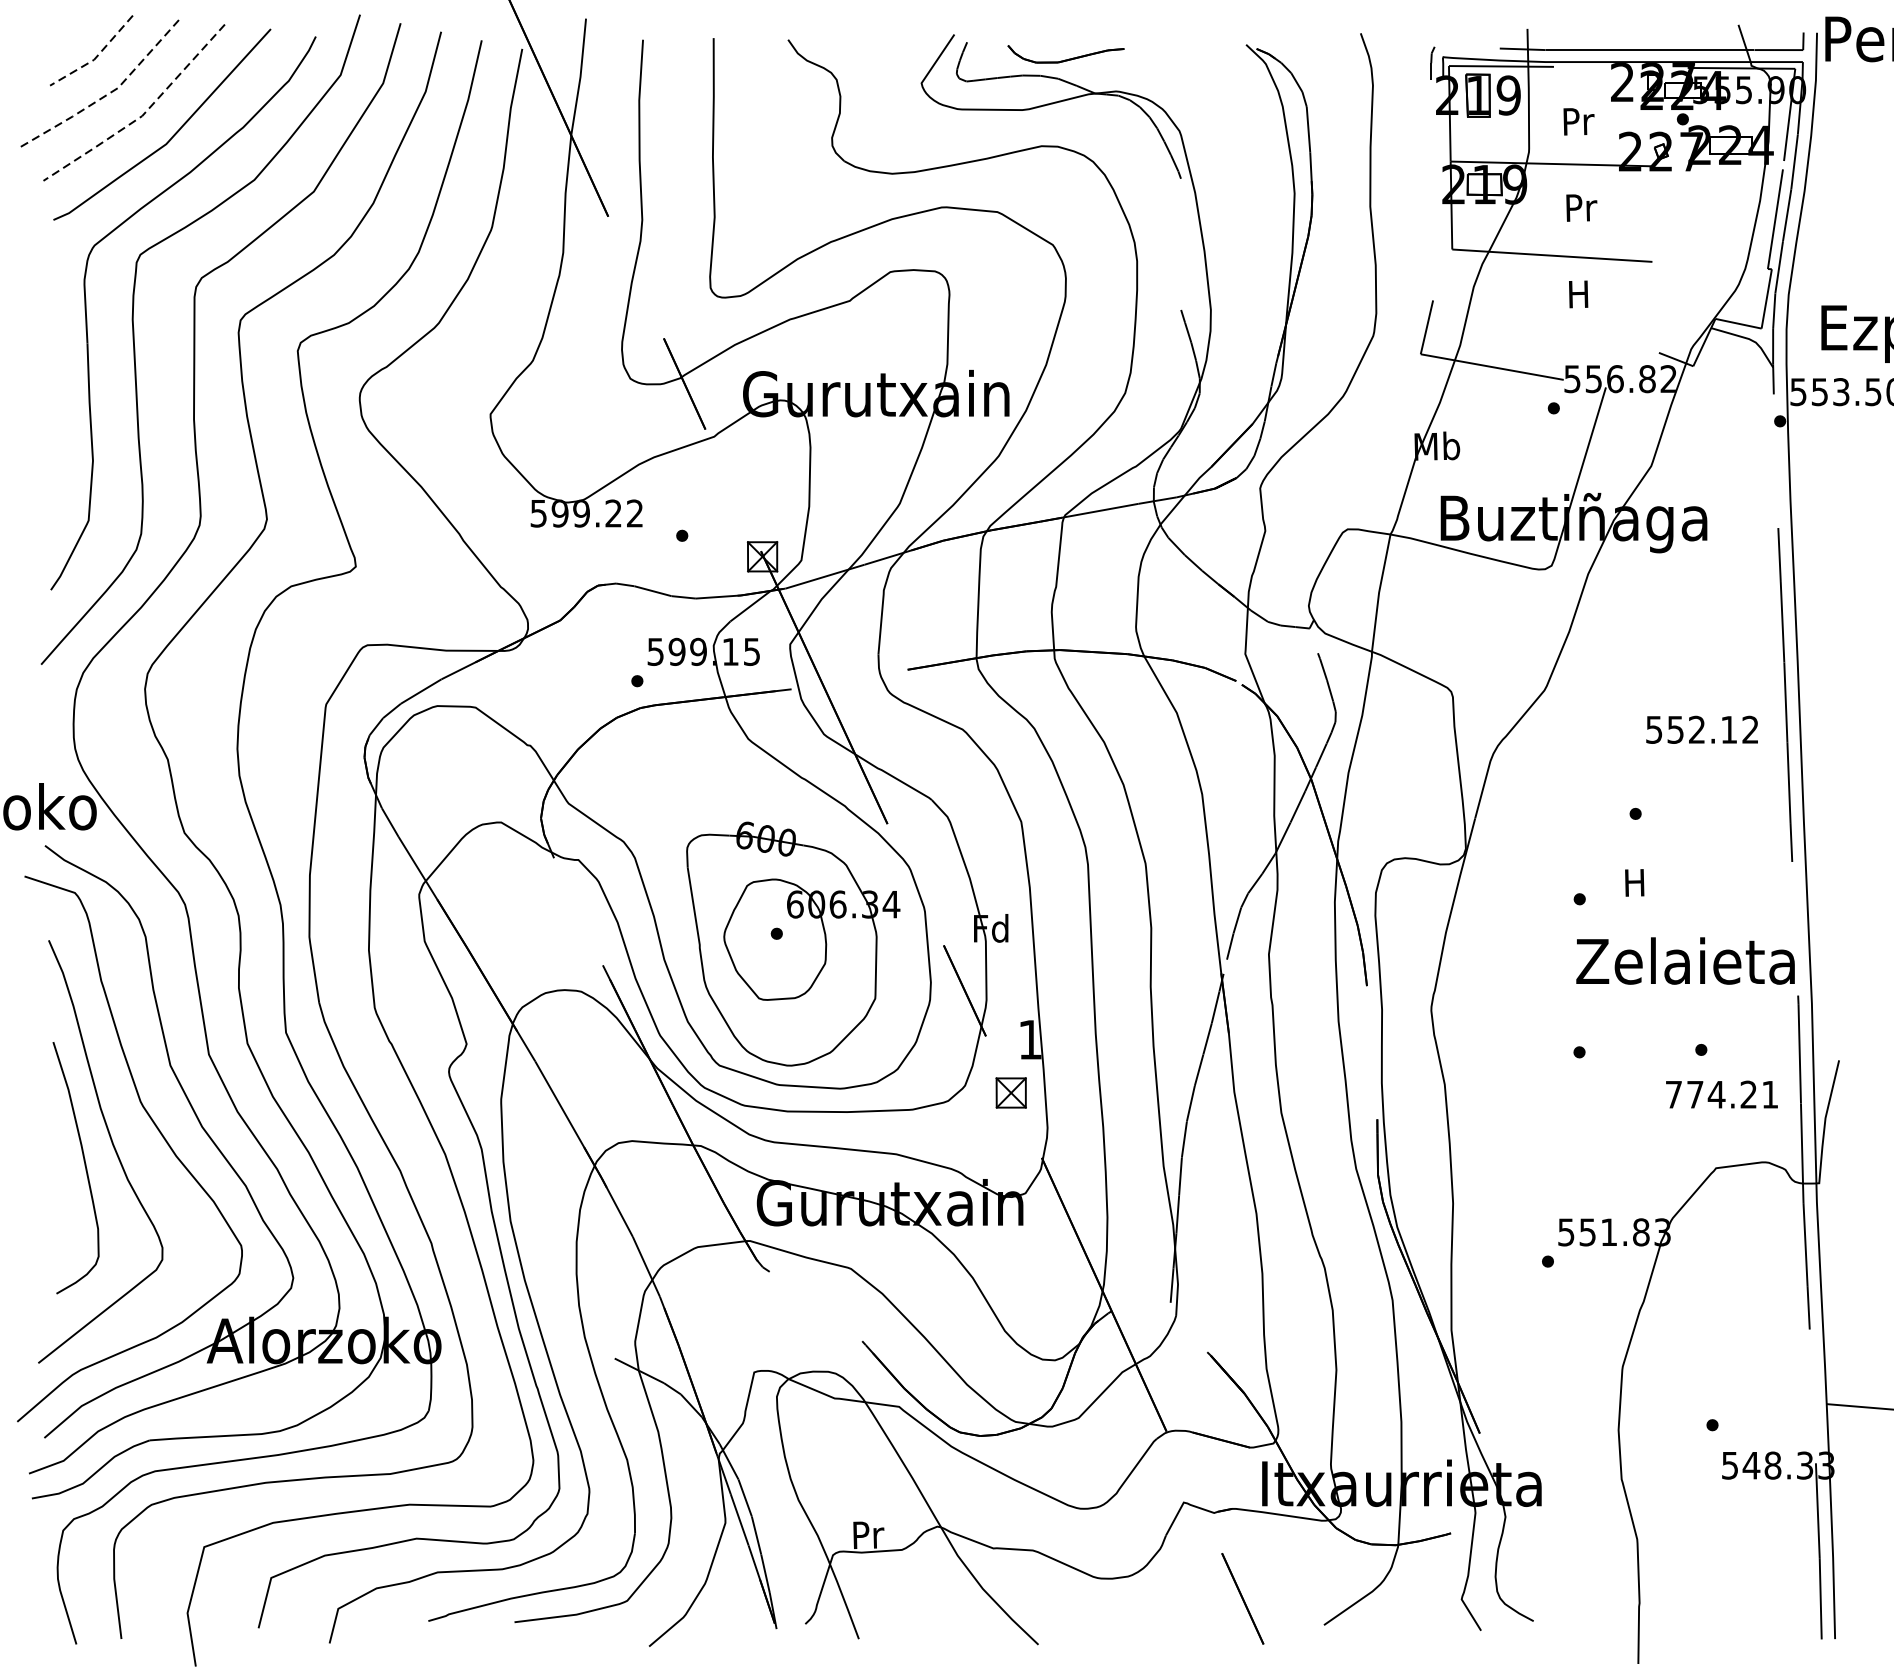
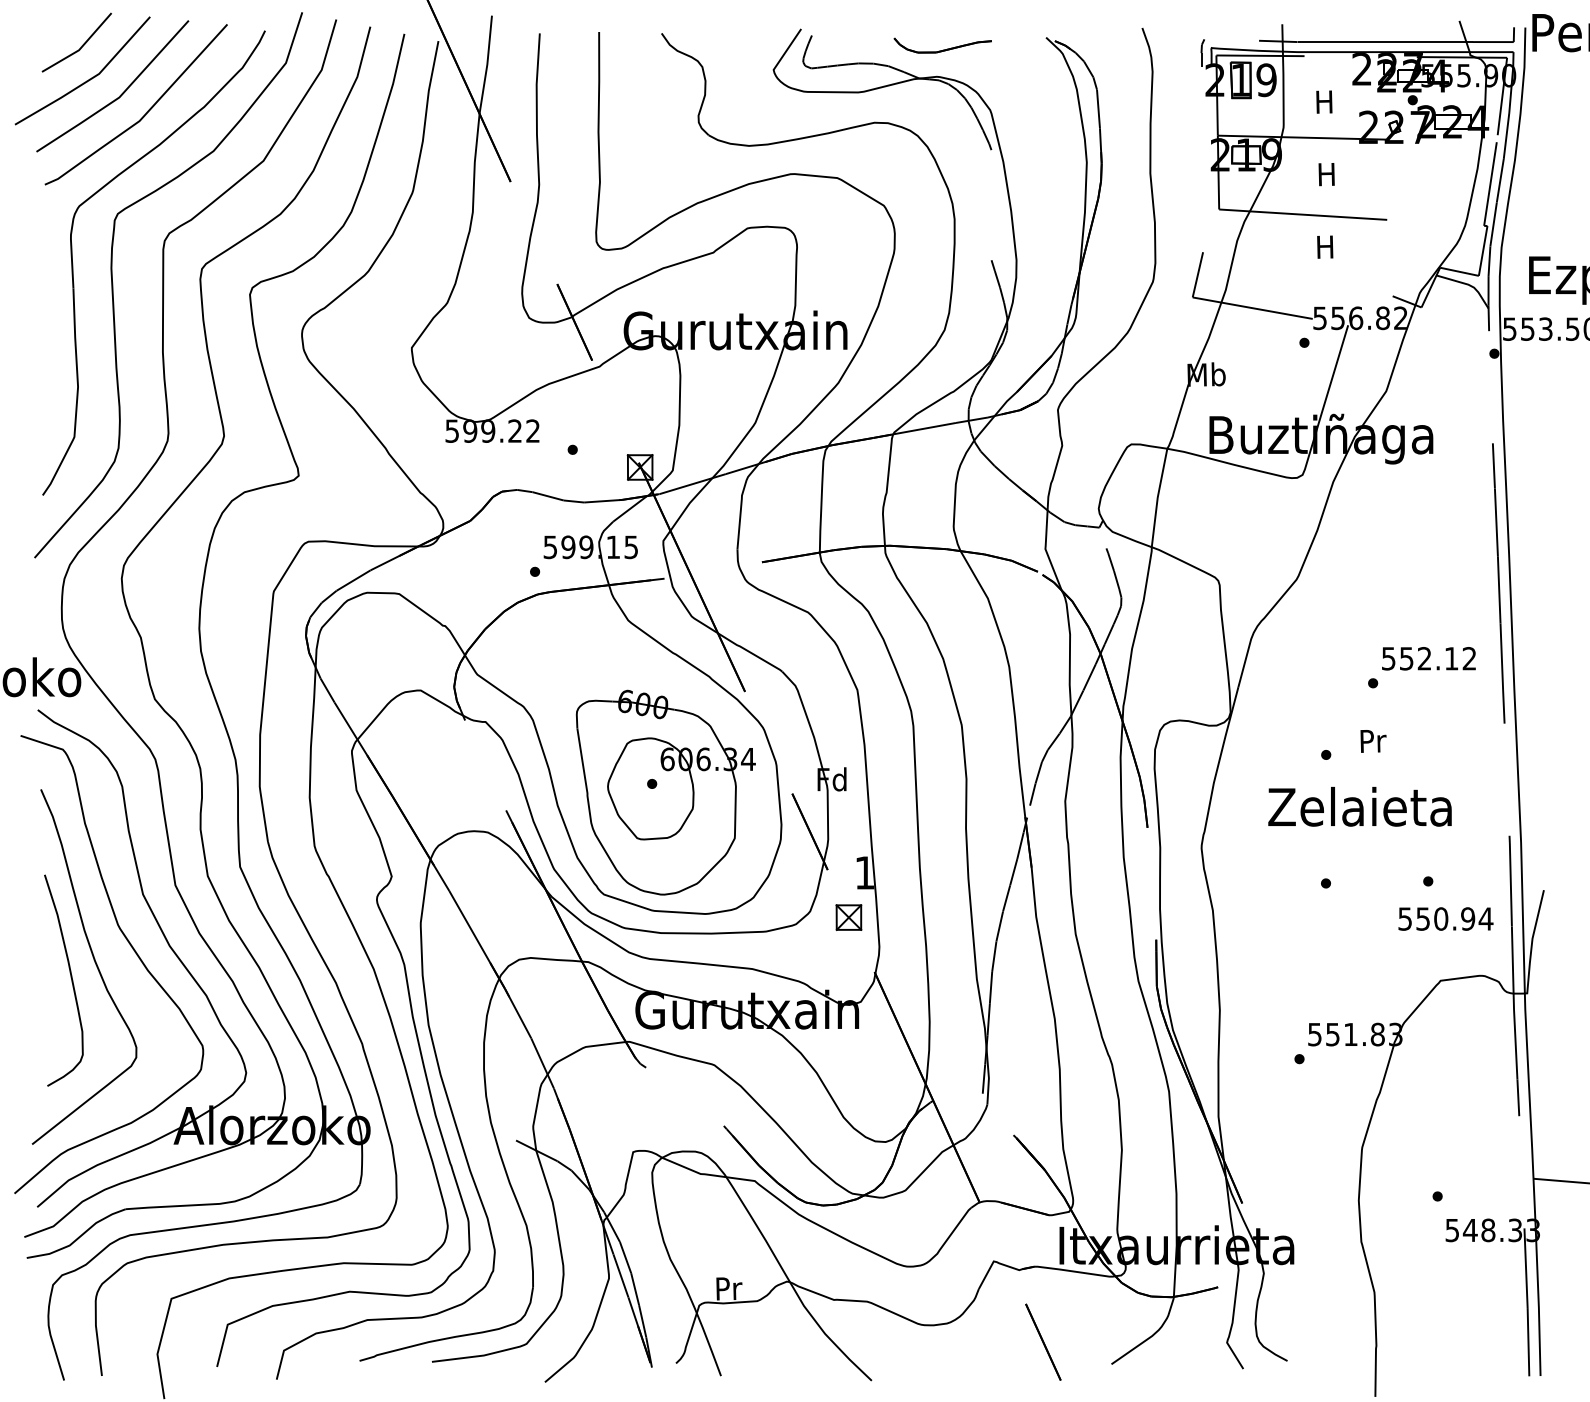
part: (1065, 54) -> (942, 45), moved
line: (95, 57) -> (80, 48), dashed -> solid
line: (106, 94) -> (89, 79), dashed -> solid
line: (143, 114) -> (120, 96), dashed -> solid
text: (1578, 120) -> (1325, 101), Pr -> H
text: (1581, 207) -> (1327, 174), Pr -> H
text: (1701, 729) -> (1428, 658), moved
text: (1636, 882) -> (1373, 740), H -> Pr
text: (1684, 960) -> (1359, 806), moved
text: (1721, 1094) -> (1445, 918), 774.21 -> 550.94

